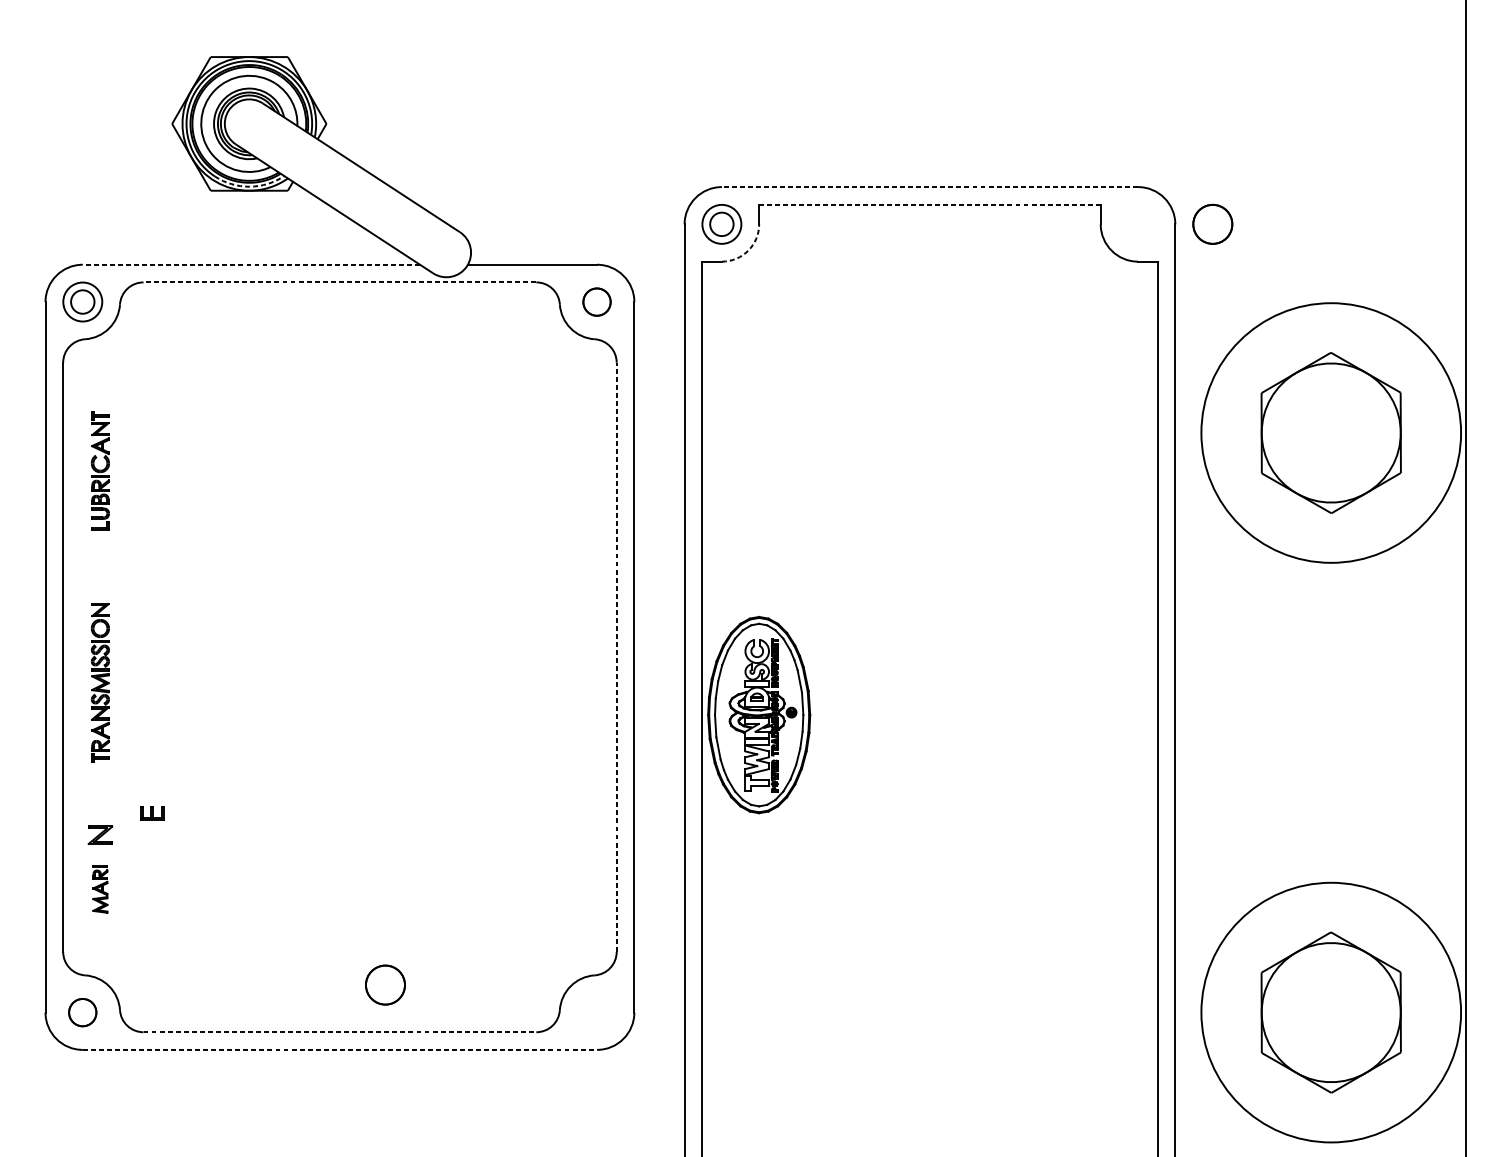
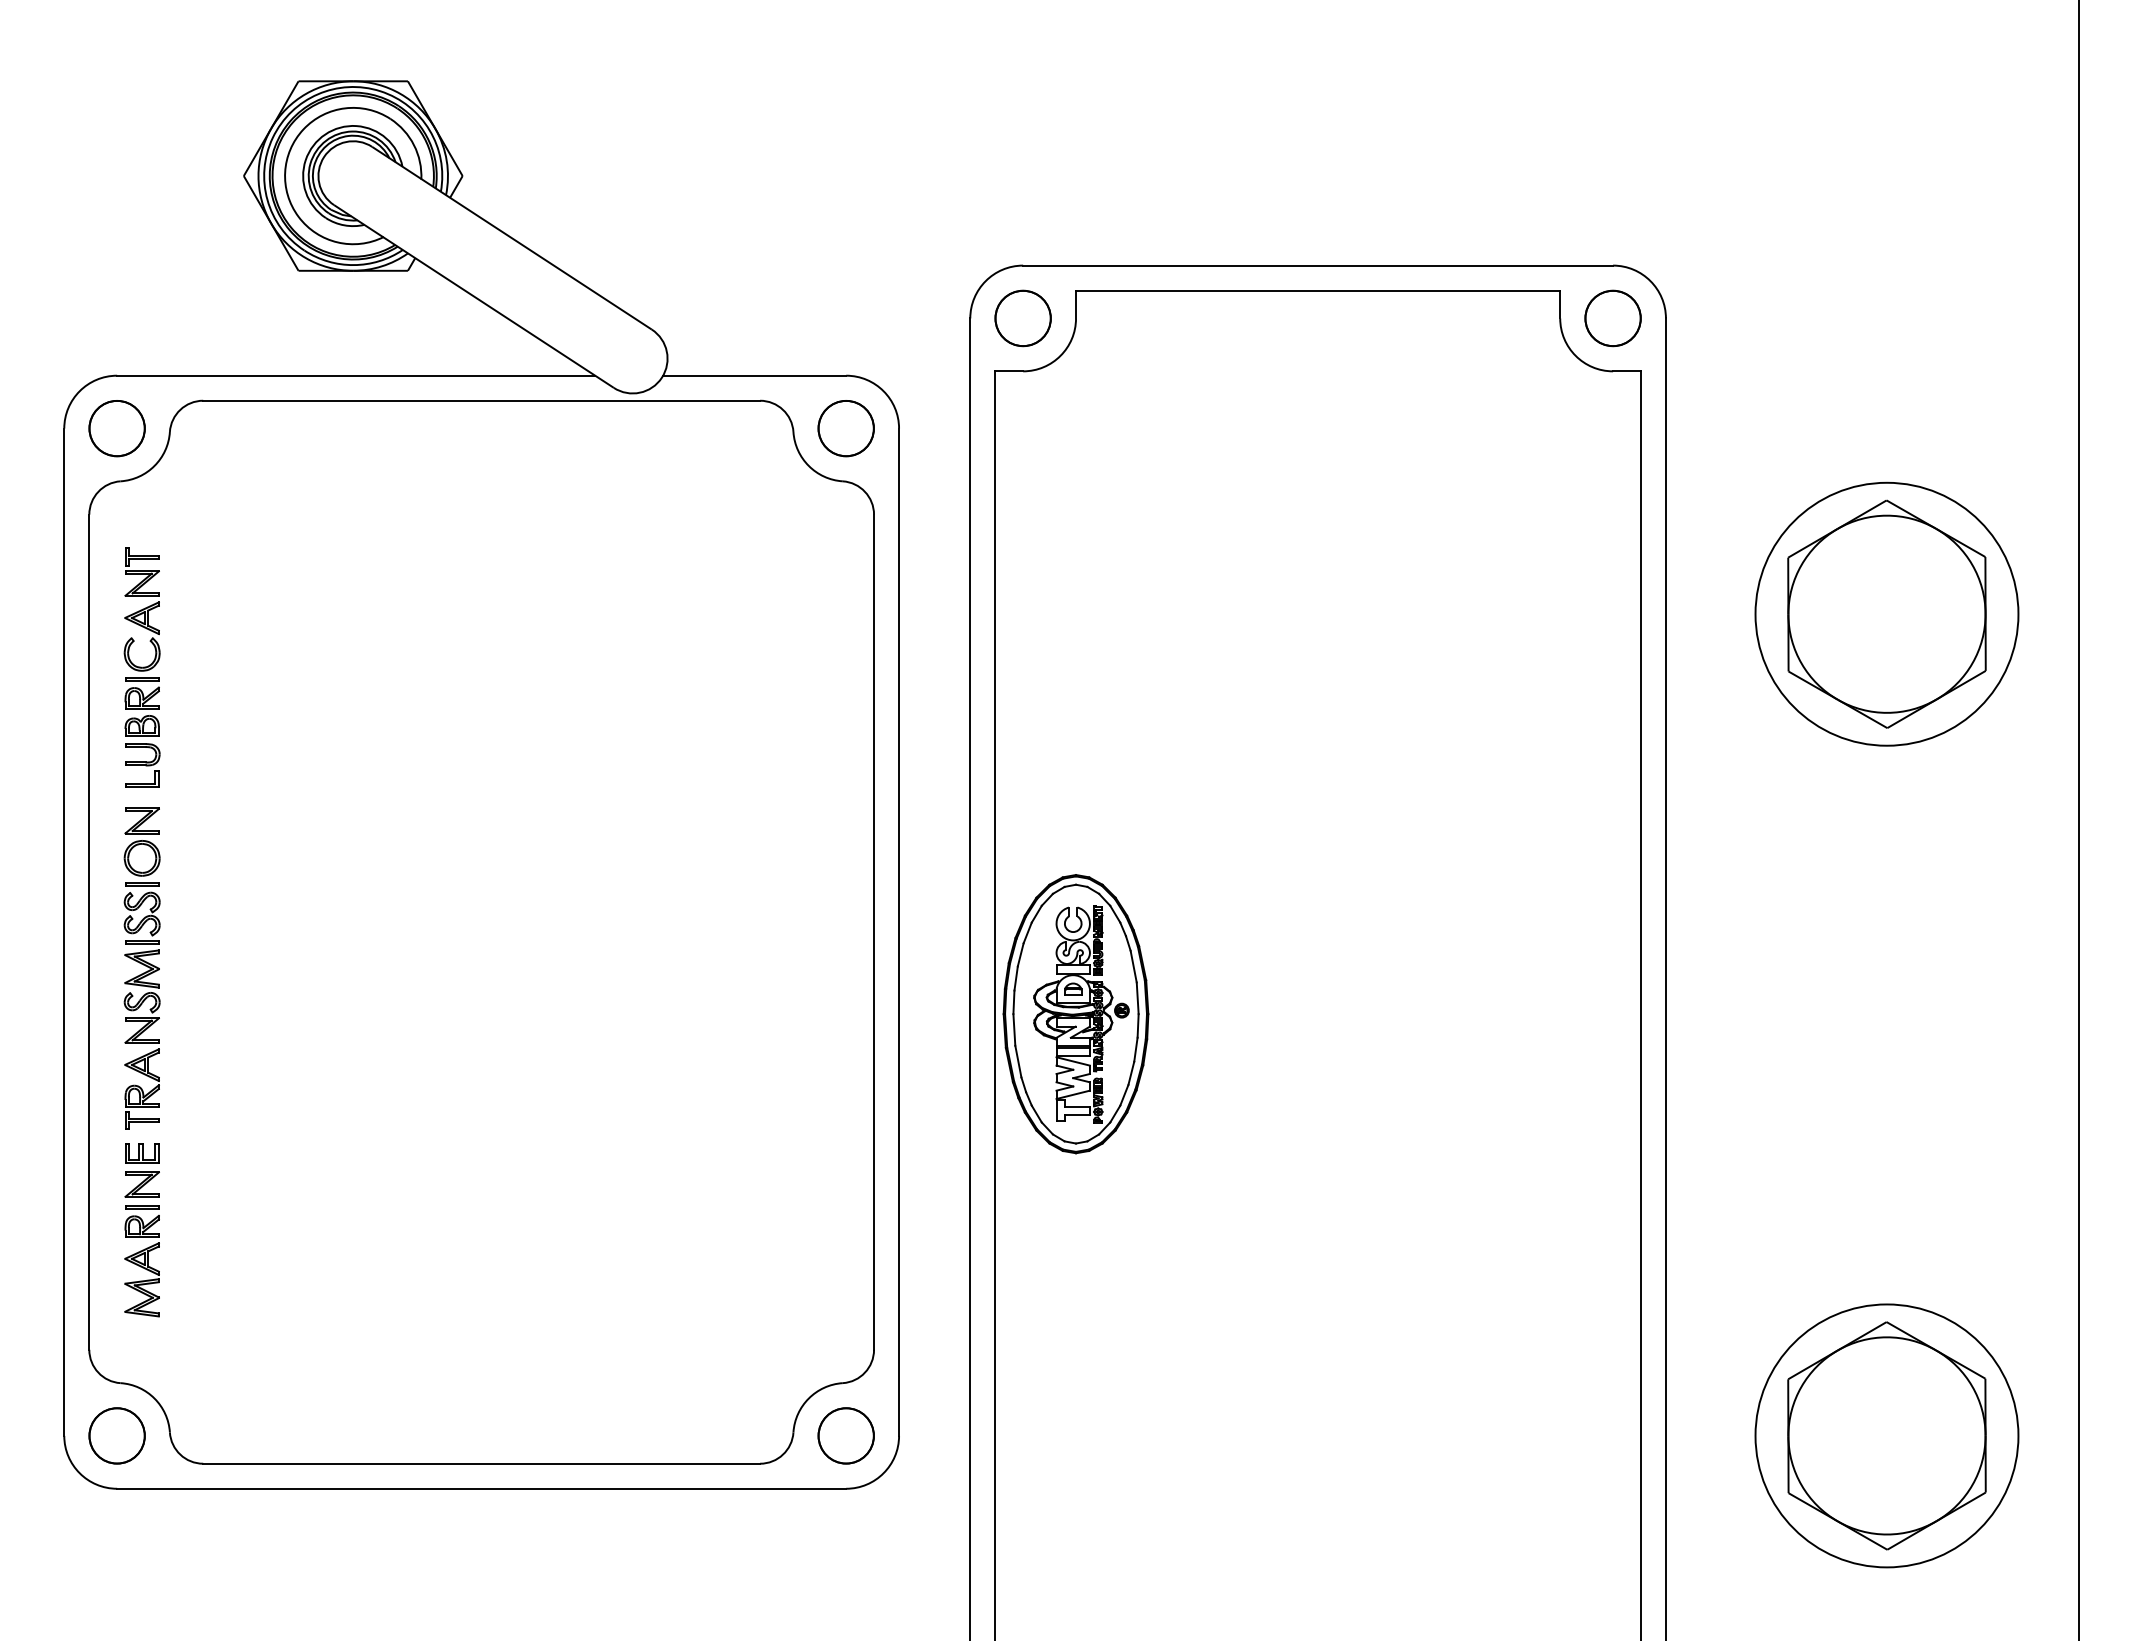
arc: (249, 187) -> (353, 265), dashed -> solid
line: (930, 187) -> (1318, 265), dashed -> solid
line: (929, 204) -> (1317, 290), dashed -> solid
circle: (721, 224) -> (1022, 318), size x1.67
part: (1212, 224) -> (1612, 318), moved
arc: (748, 250) -> (1060, 355), dashed -> solid
line: (250, 264) -> (355, 375), dashed -> solid
line: (339, 282) -> (481, 400), dashed -> solid
circle: (82, 301) -> (116, 428), size x1.67
circle: (596, 301) -> (845, 428), size x1.43
circle: (1330, 432) -> (1886, 613), size x0.71
part: (99, 470) -> (141, 667), size x1.43
line: (617, 657) -> (874, 932), dashed -> solid
part: (99, 682) -> (141, 968), size x1.43
part: (152, 813) -> (142, 1153), moved
part: (99, 889) -> (141, 1261), size x1.67
circle: (384, 984) -> (845, 1435), moved
circle: (82, 1012) -> (116, 1435), size x1.43
circle: (1330, 1012) -> (1886, 1435), size x0.71
line: (340, 1032) -> (482, 1463), dashed -> solid
line: (339, 1049) -> (481, 1488), dashed -> solid

